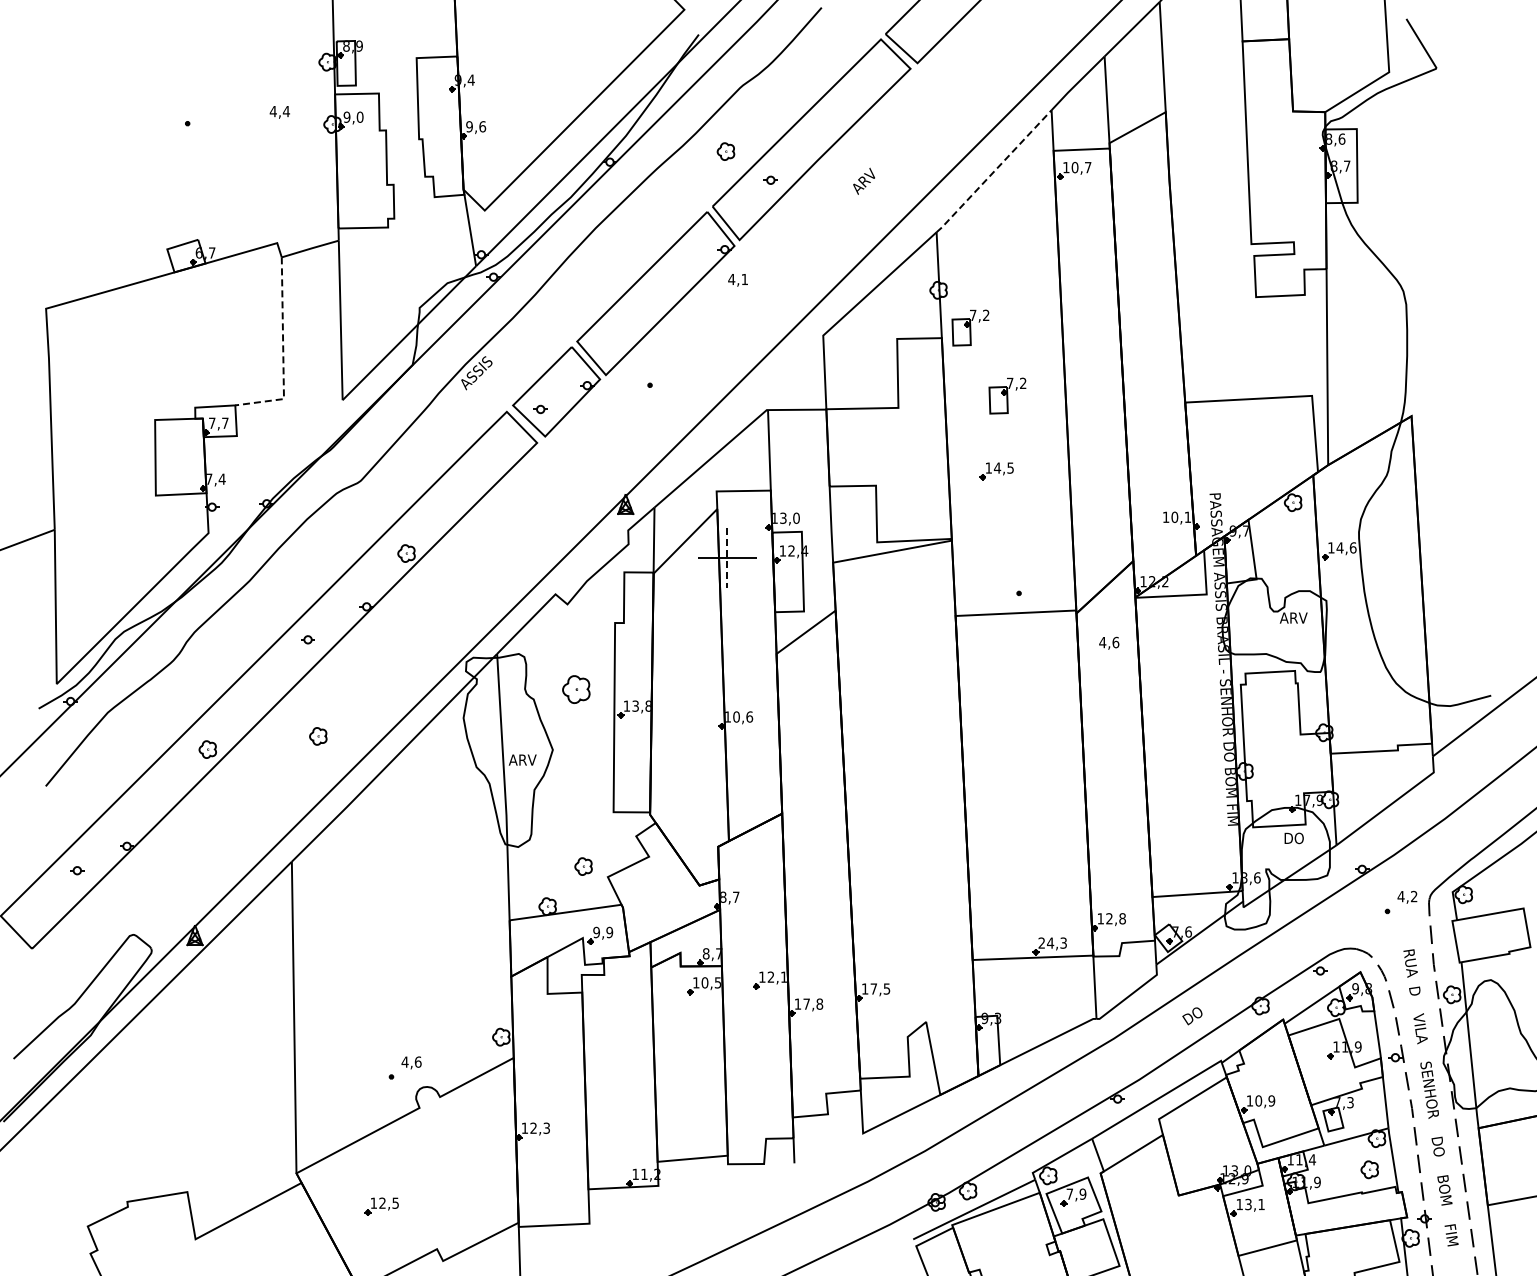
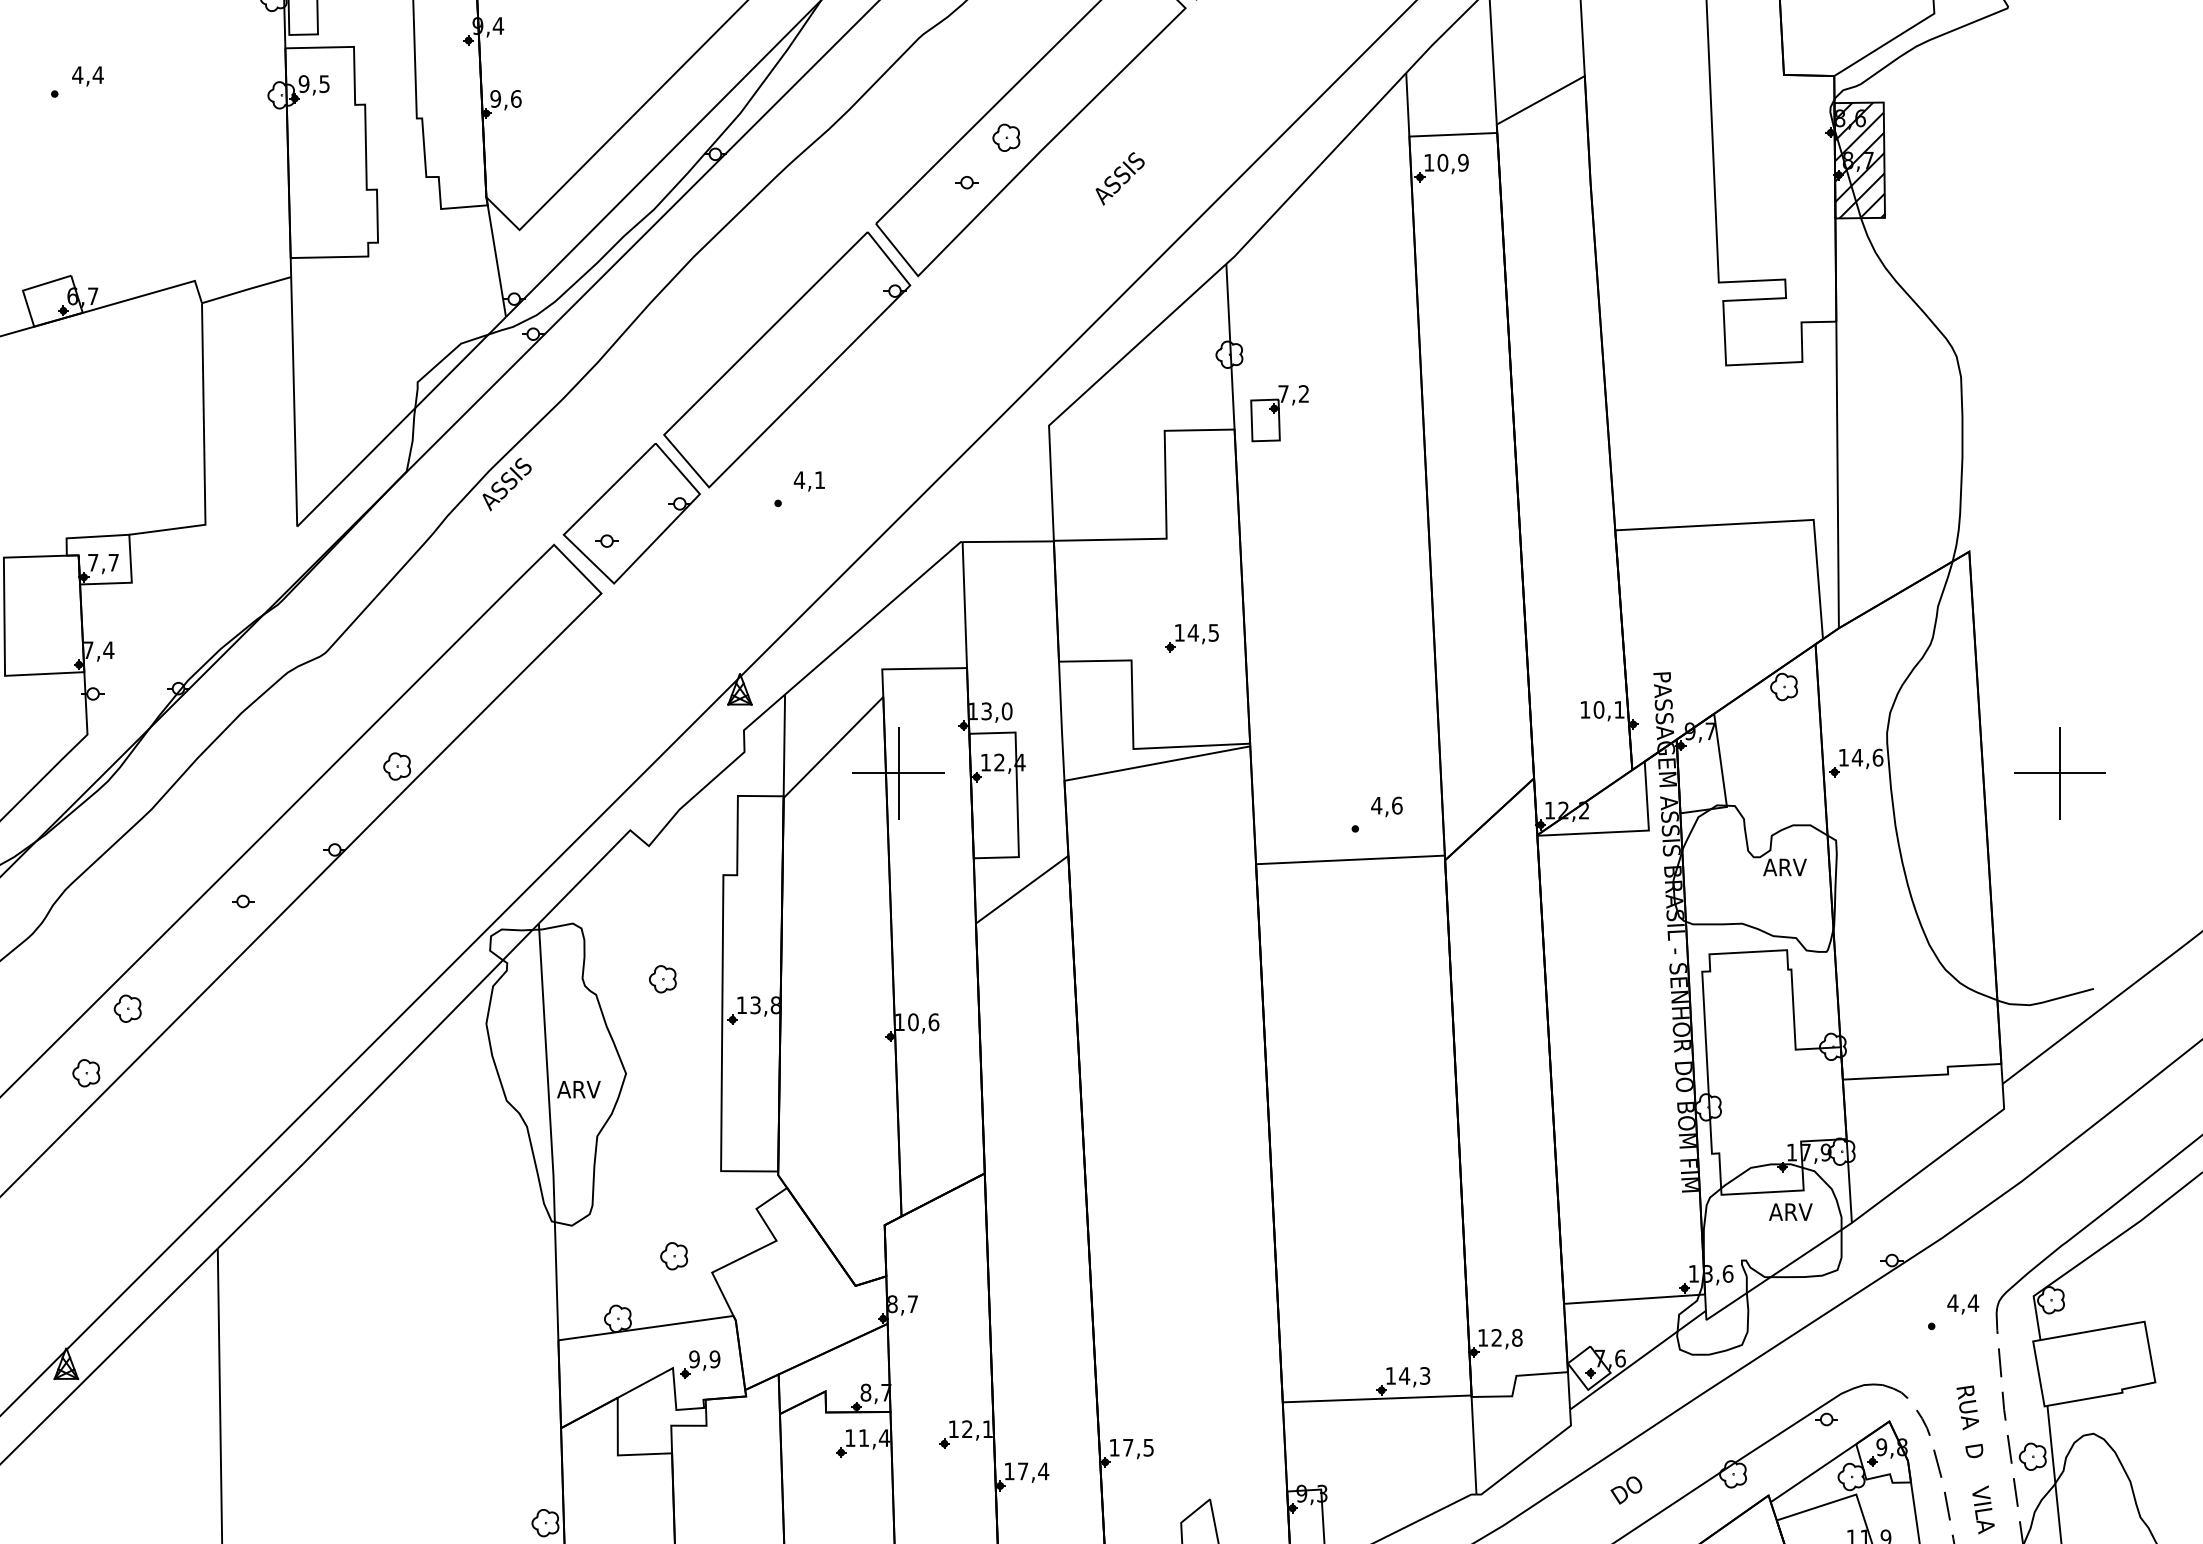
text: (279, 112) -> (87, 76), moved
text: (359, 116) -> (323, 82), 9,0 -> 9,5
part: (725, 151) -> (1005, 137), moved
hatch: (1341, 166) -> (1859, 161), added
text: (1087, 167) -> (1462, 162), 10,7 -> 10,9
line: (994, 171) -> (1316, 168), dashed -> solid
text: (871, 173) -> (1124, 172), ARV -> ASSIS
text: (737, 280) -> (808, 481), moved
line: (283, 354) -> (204, 455), dashed -> solid
part: (1007, 395) -> (1337, 519), removed
part: (996, 471) -> (1191, 638), moved
line: (727, 557) -> (899, 772), dashed -> solid
part: (1469, 557) -> (2059, 772), added
text: (1109, 642) -> (1387, 805), moved
part: (576, 689) -> (663, 979), size x0.62
part: (318, 736) -> (128, 1008), moved
text: (1297, 838) -> (1790, 1212), DO -> ARV
text: (1413, 896) -> (1972, 1303), 4,2 -> 4,4
text: (1041, 942) -> (1390, 1374), 24,3 -> 14,3
text: (711, 982) -> (874, 1437), 10,5 -> 11,4
text: (819, 1003) -> (1043, 1470), 17,8 -> 17,4

